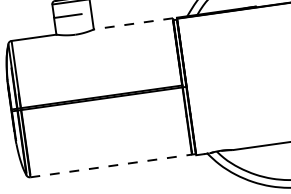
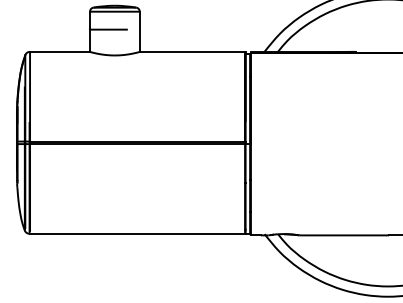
line: (133, 23) -> (192, 51), dashed -> solid
line: (111, 165) -> (137, 233), dashed -> solid

